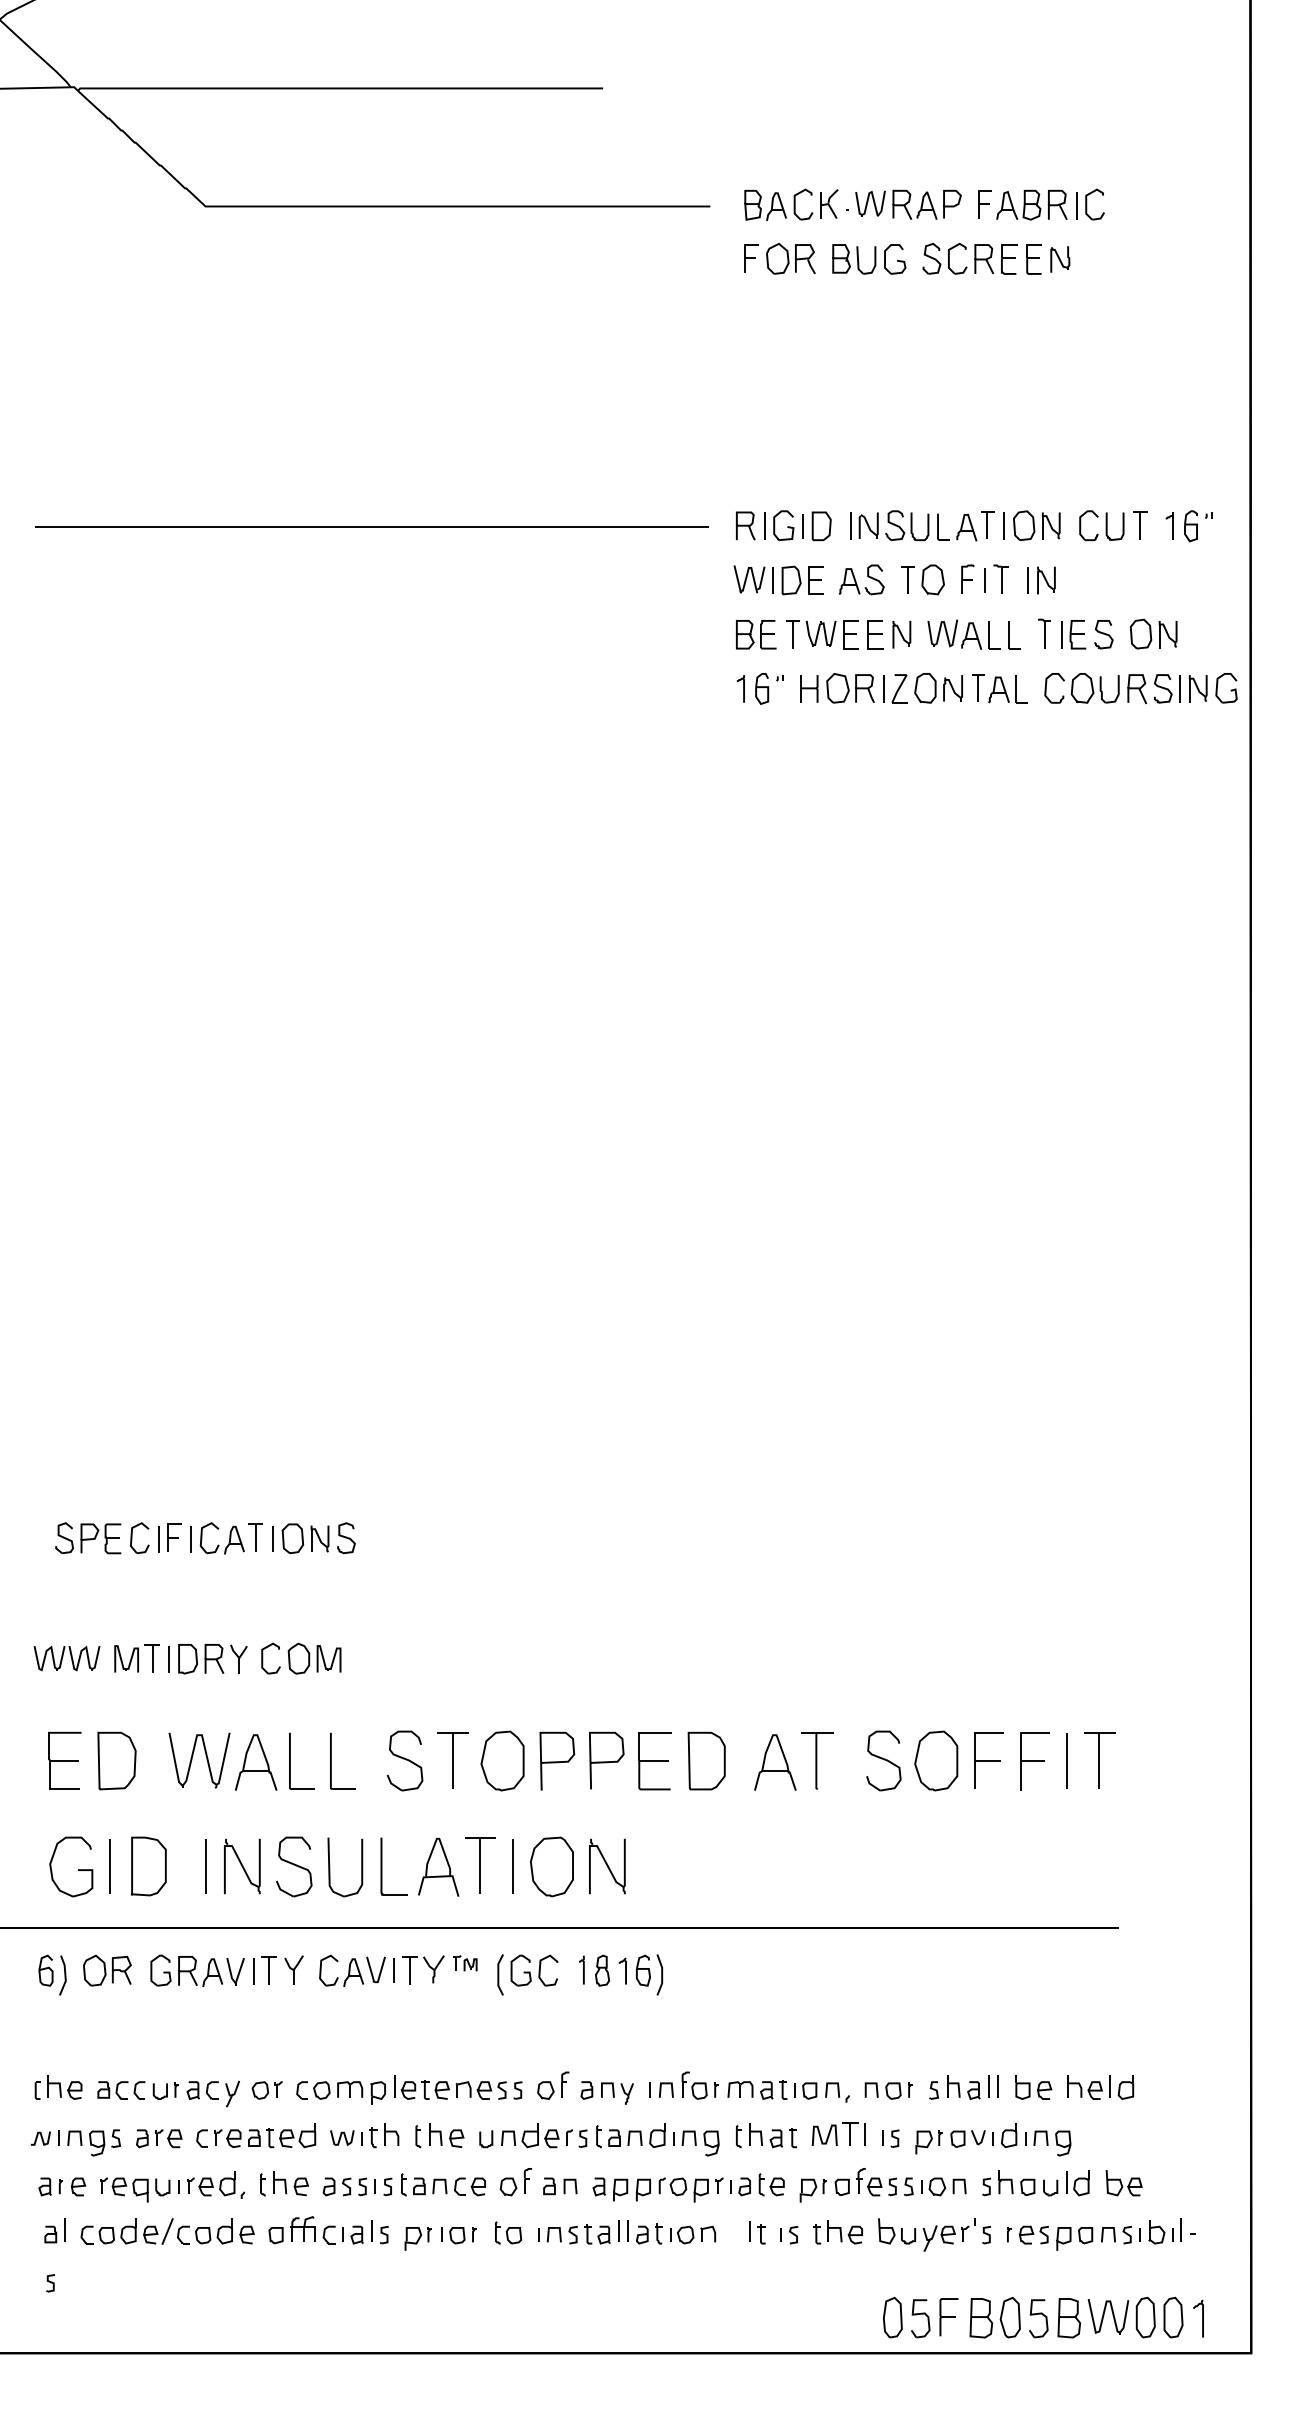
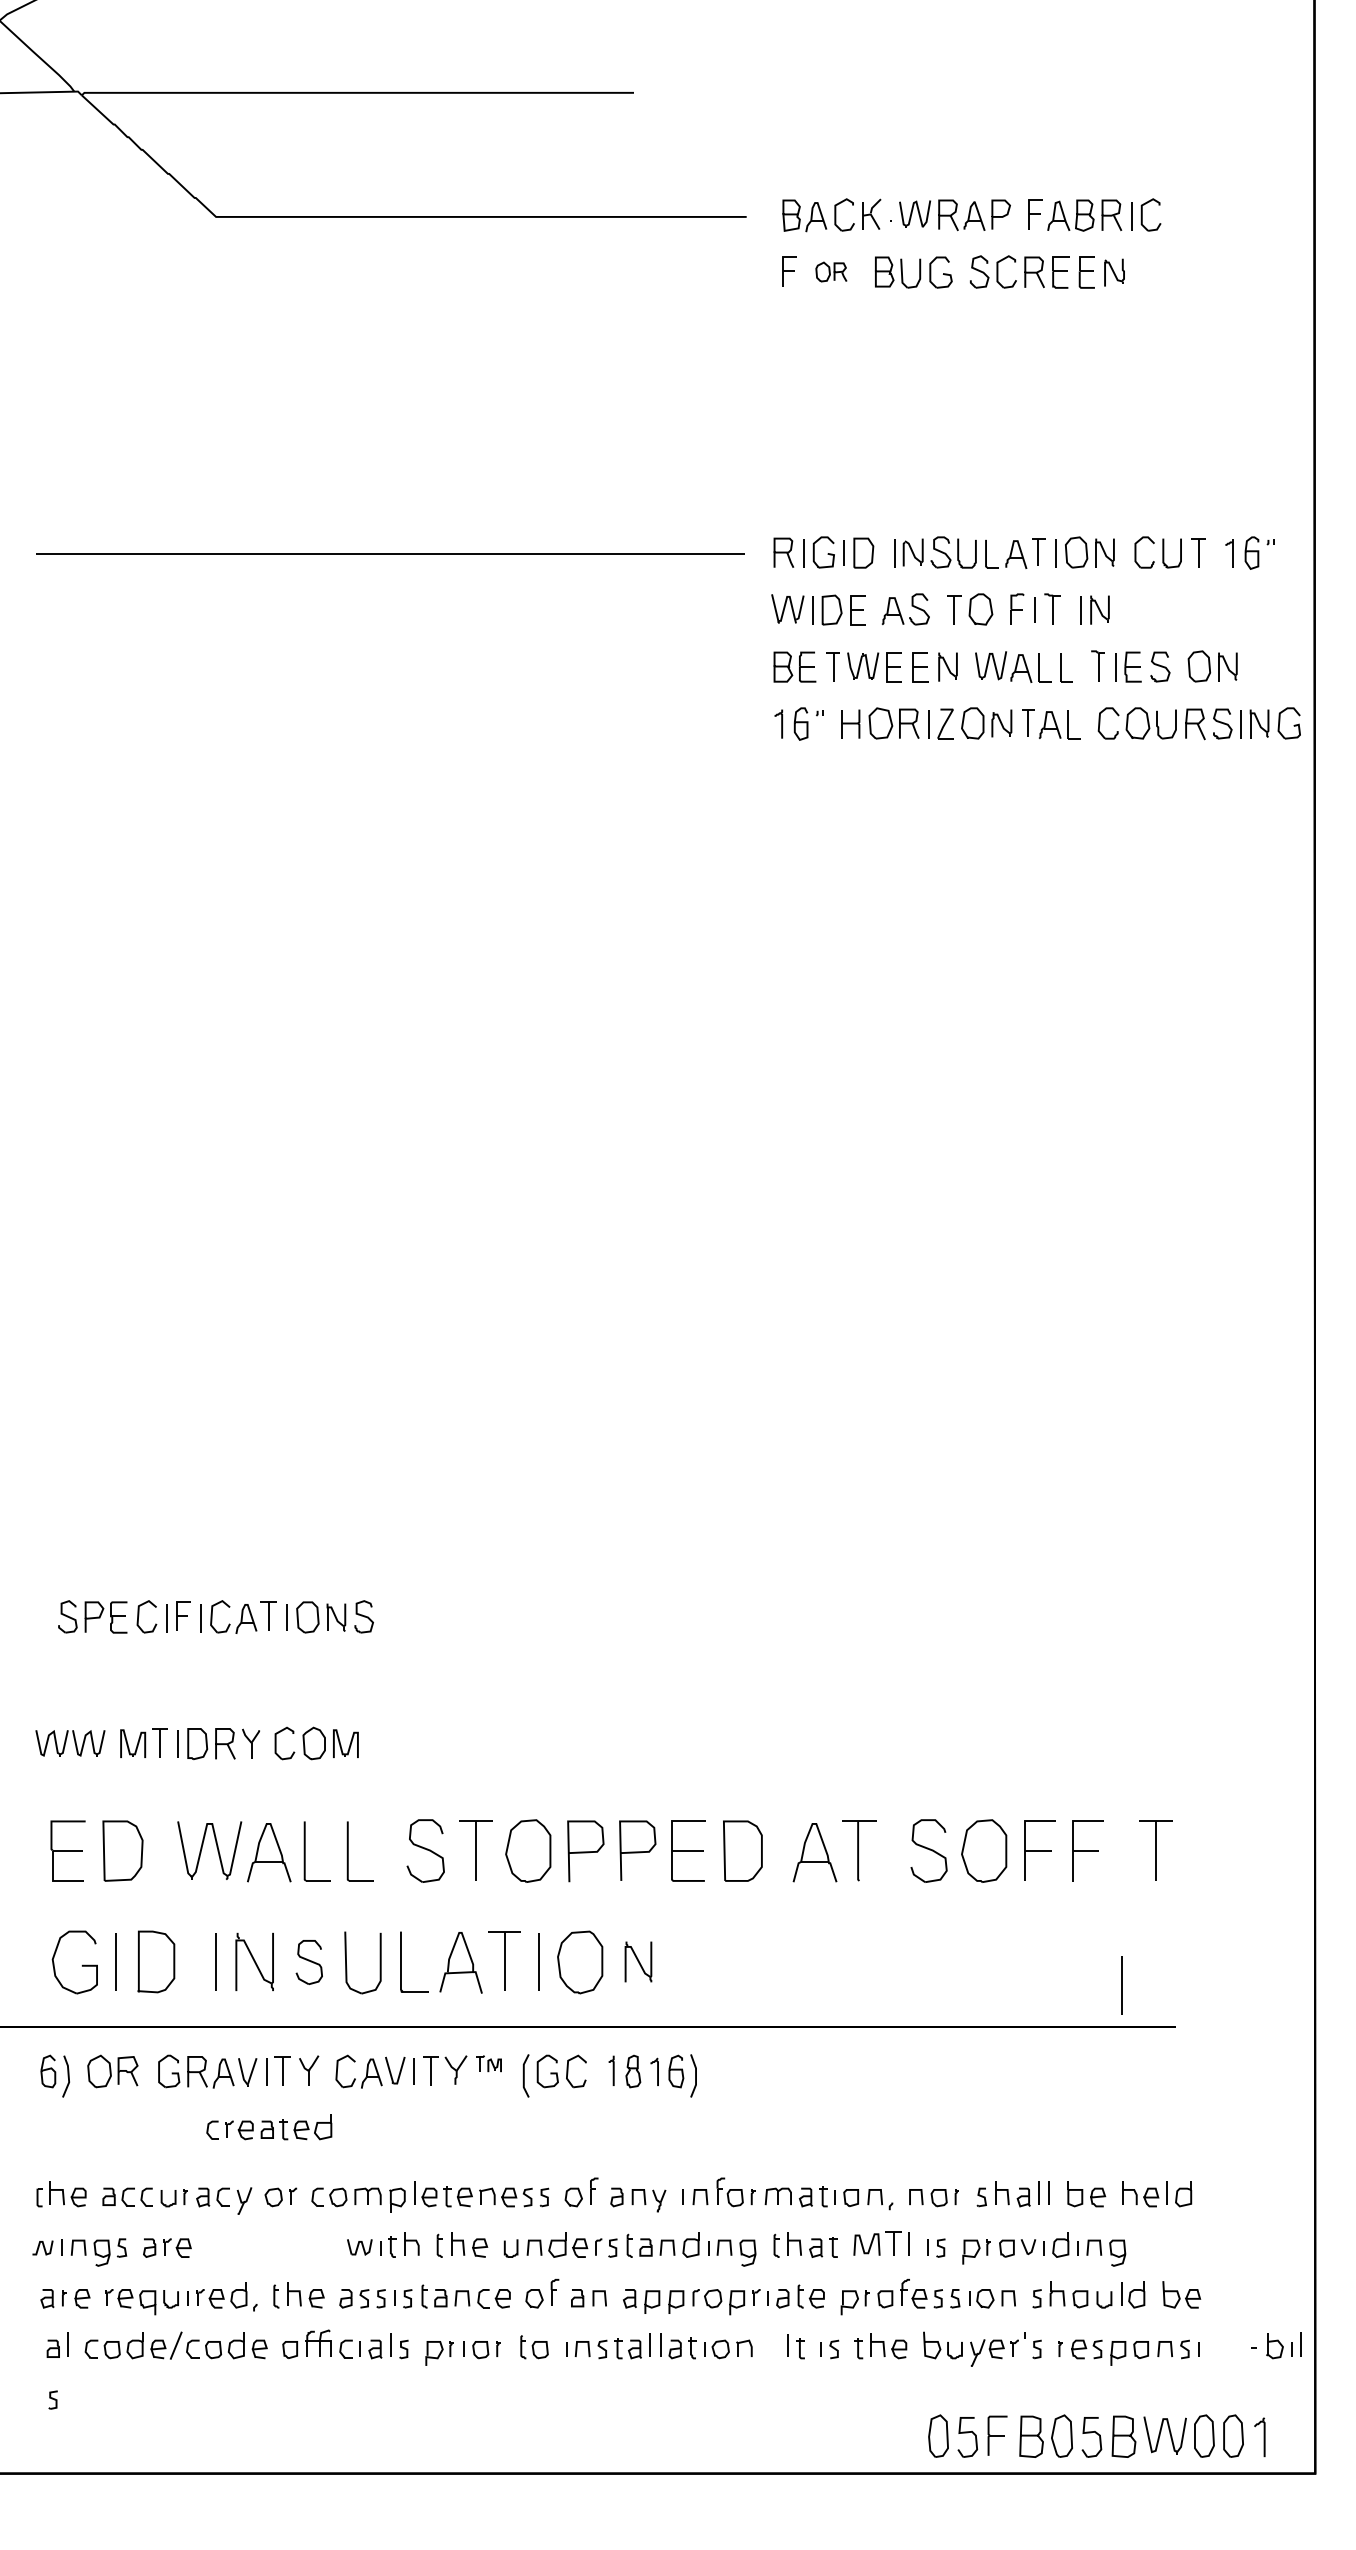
part: (790, 258) -> (830, 271), size x0.6
line: (1066, 1760) -> (1121, 1985), moved
part: (294, 1866) -> (309, 1961), size x0.7
part: (607, 1866) -> (638, 1961), size x0.7
part: (256, 2135) -> (269, 2126), moved
part: (1164, 2231) -> (1282, 2345), moved

